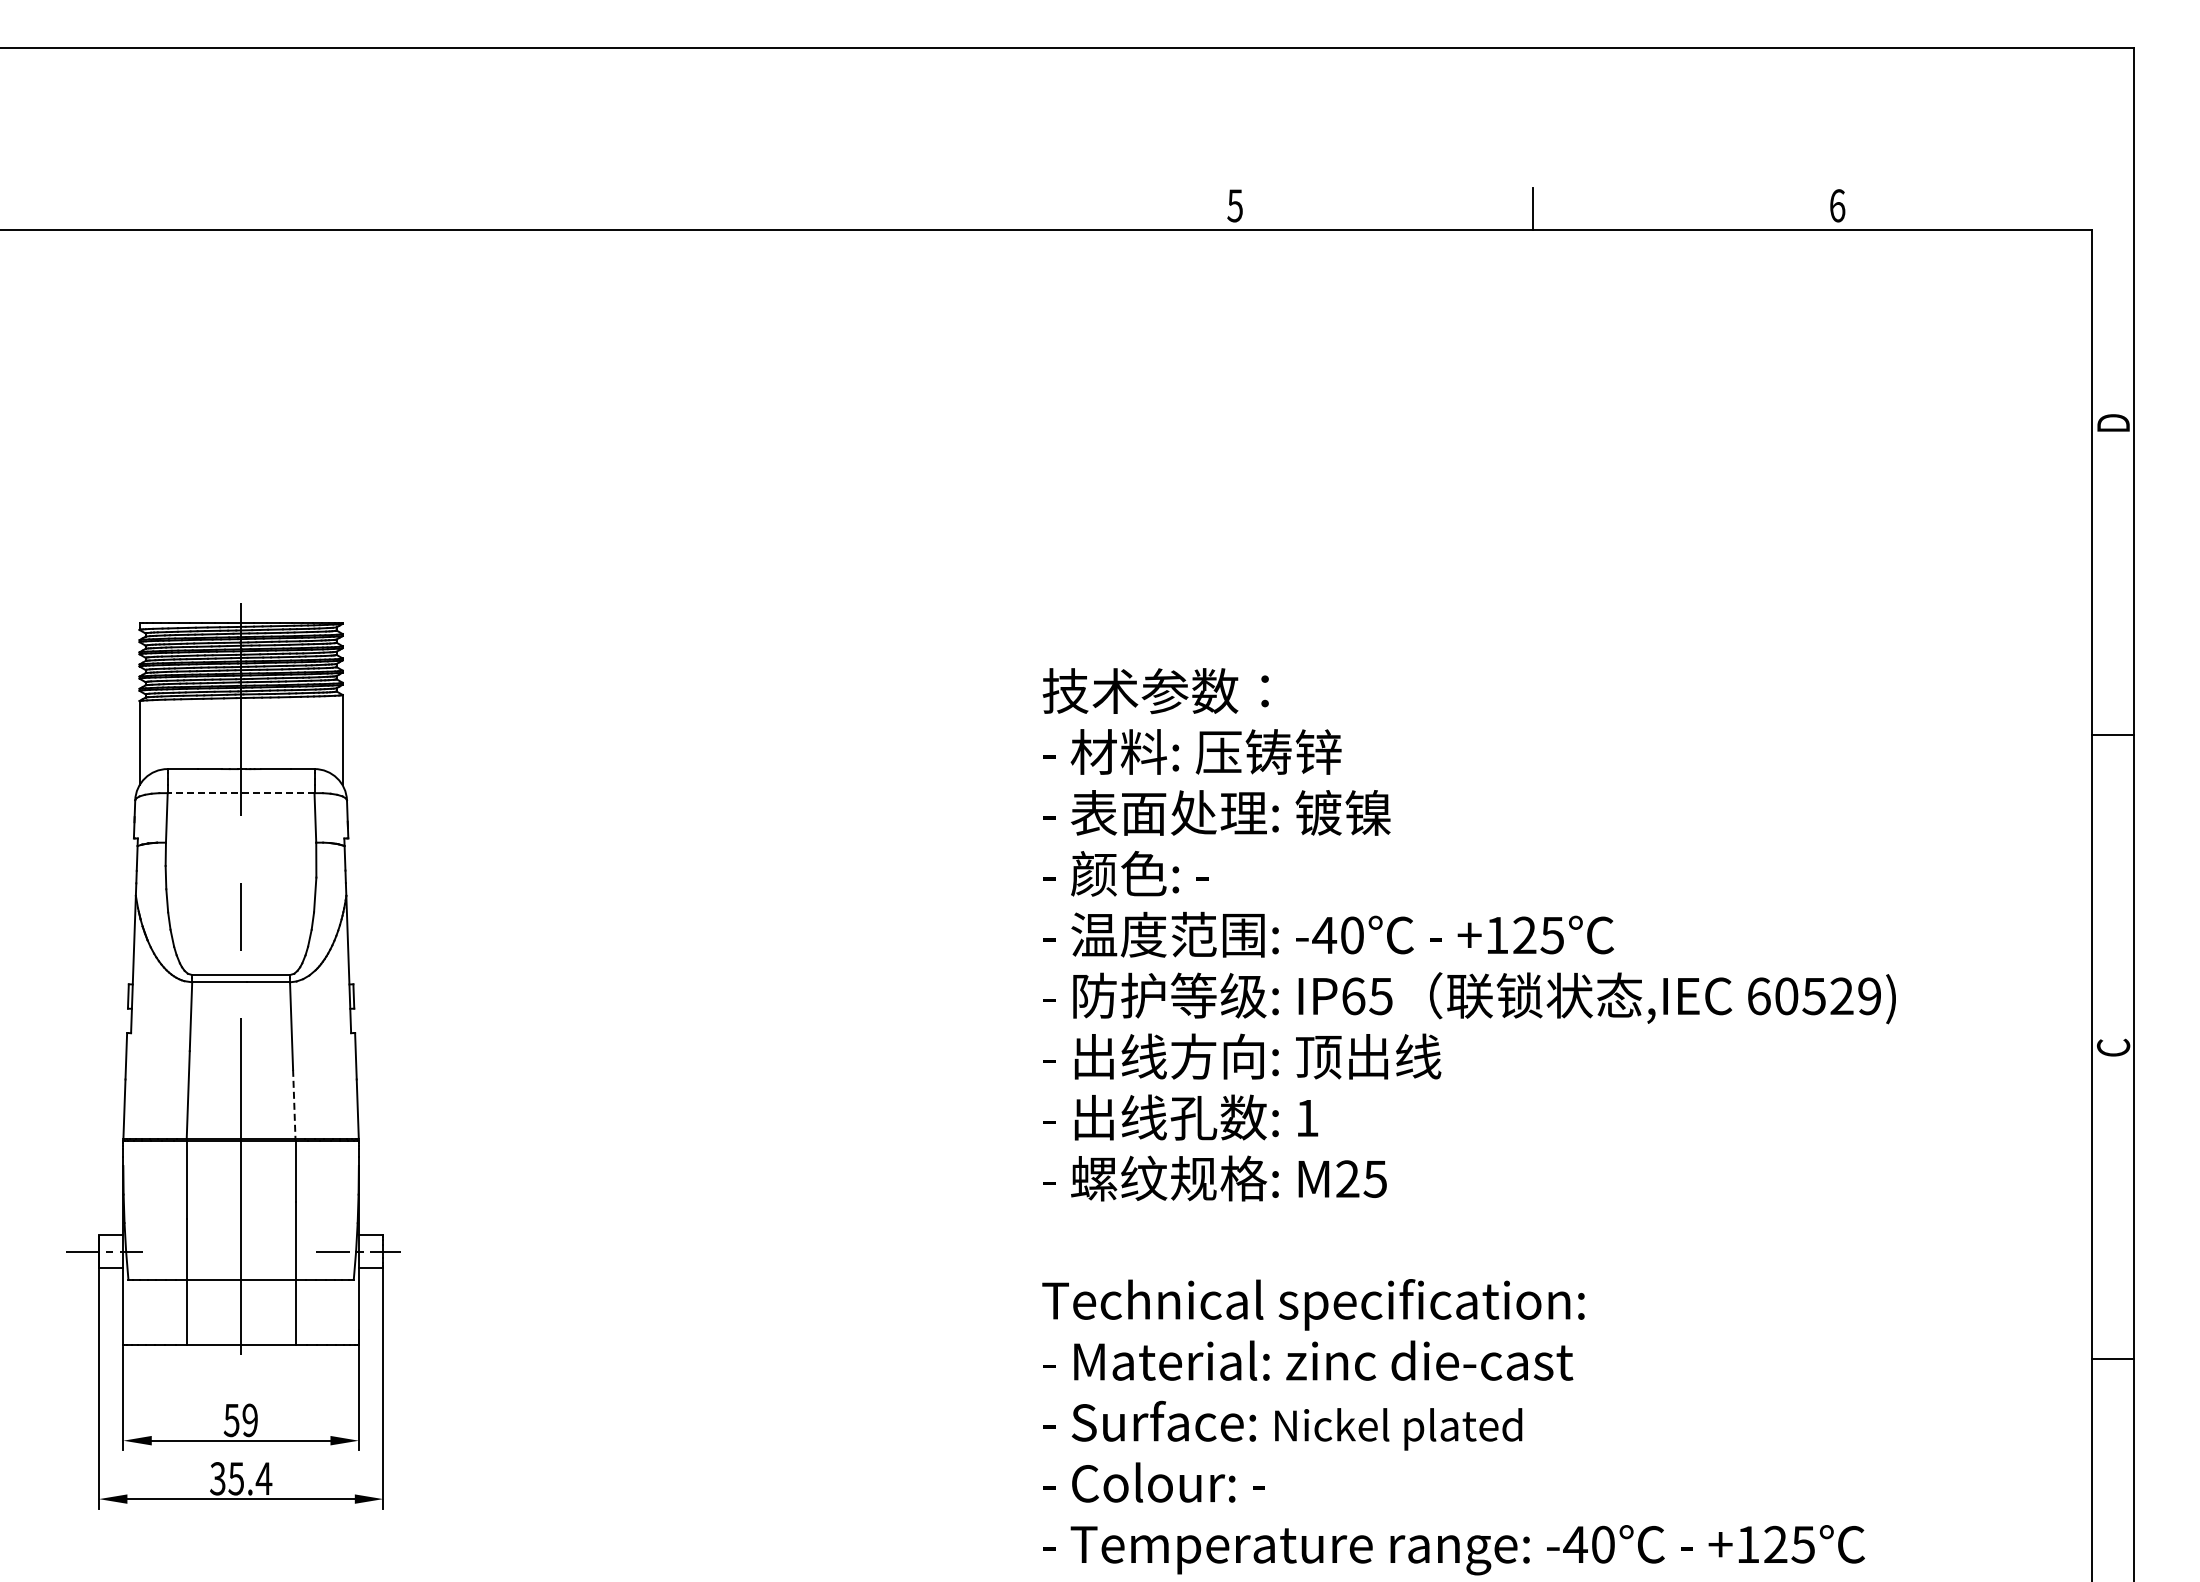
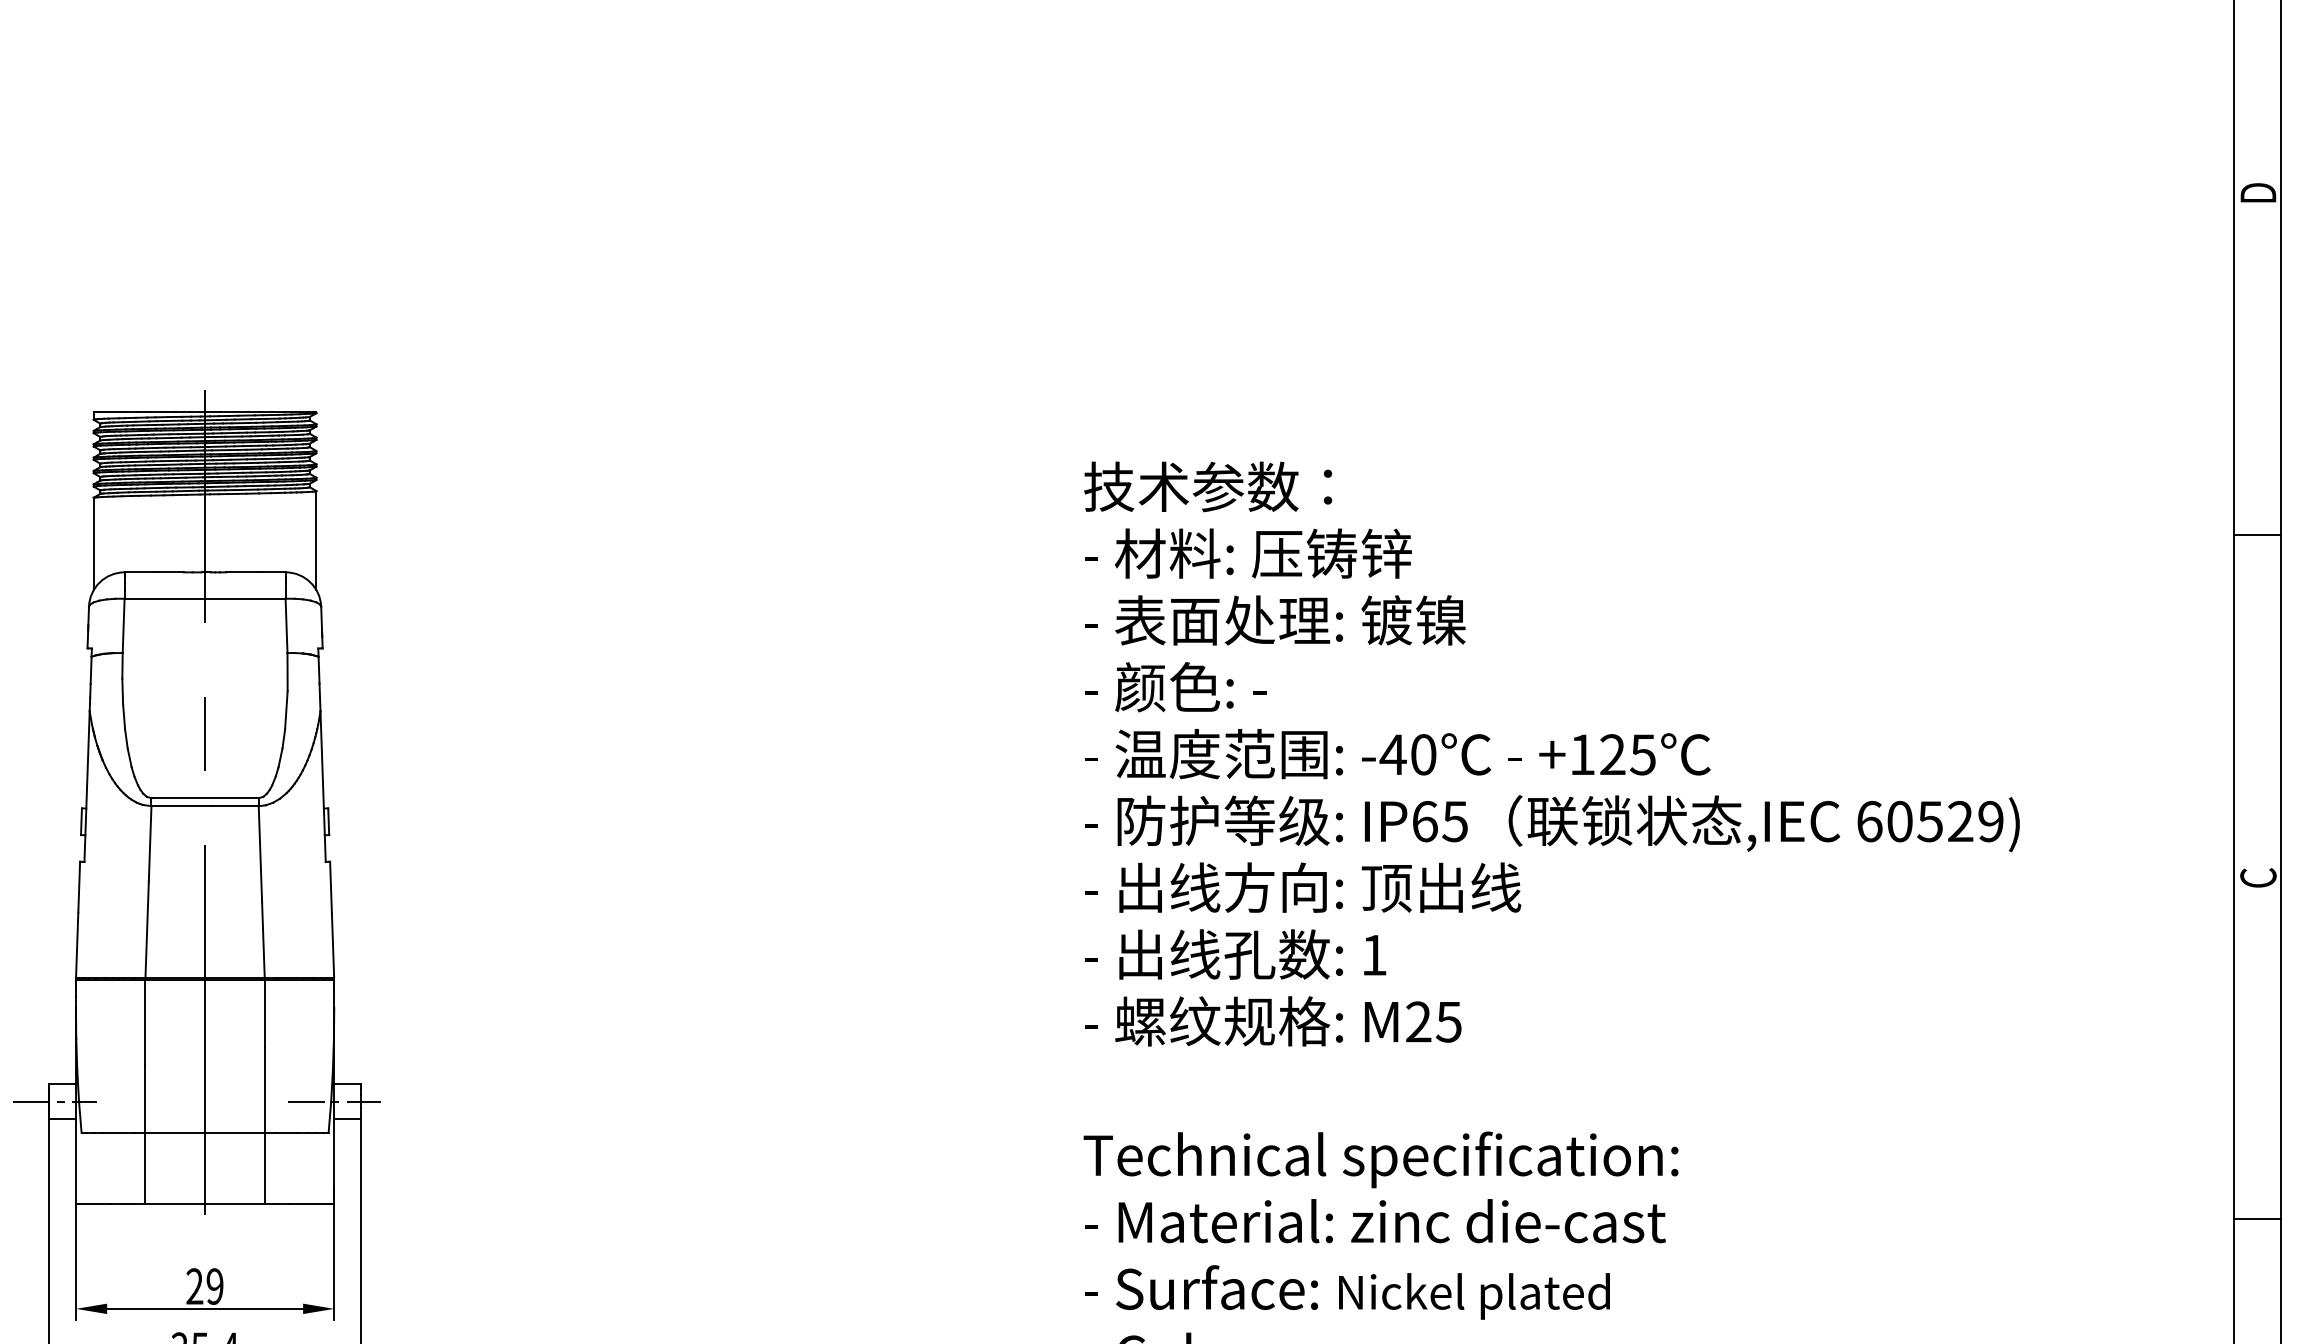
line: (240, 793) -> (204, 599), dashed -> solid
line: (294, 1104) -> (263, 940), dashed -> solid
text: (231, 1420) -> (194, 1286), 59 -> 29

